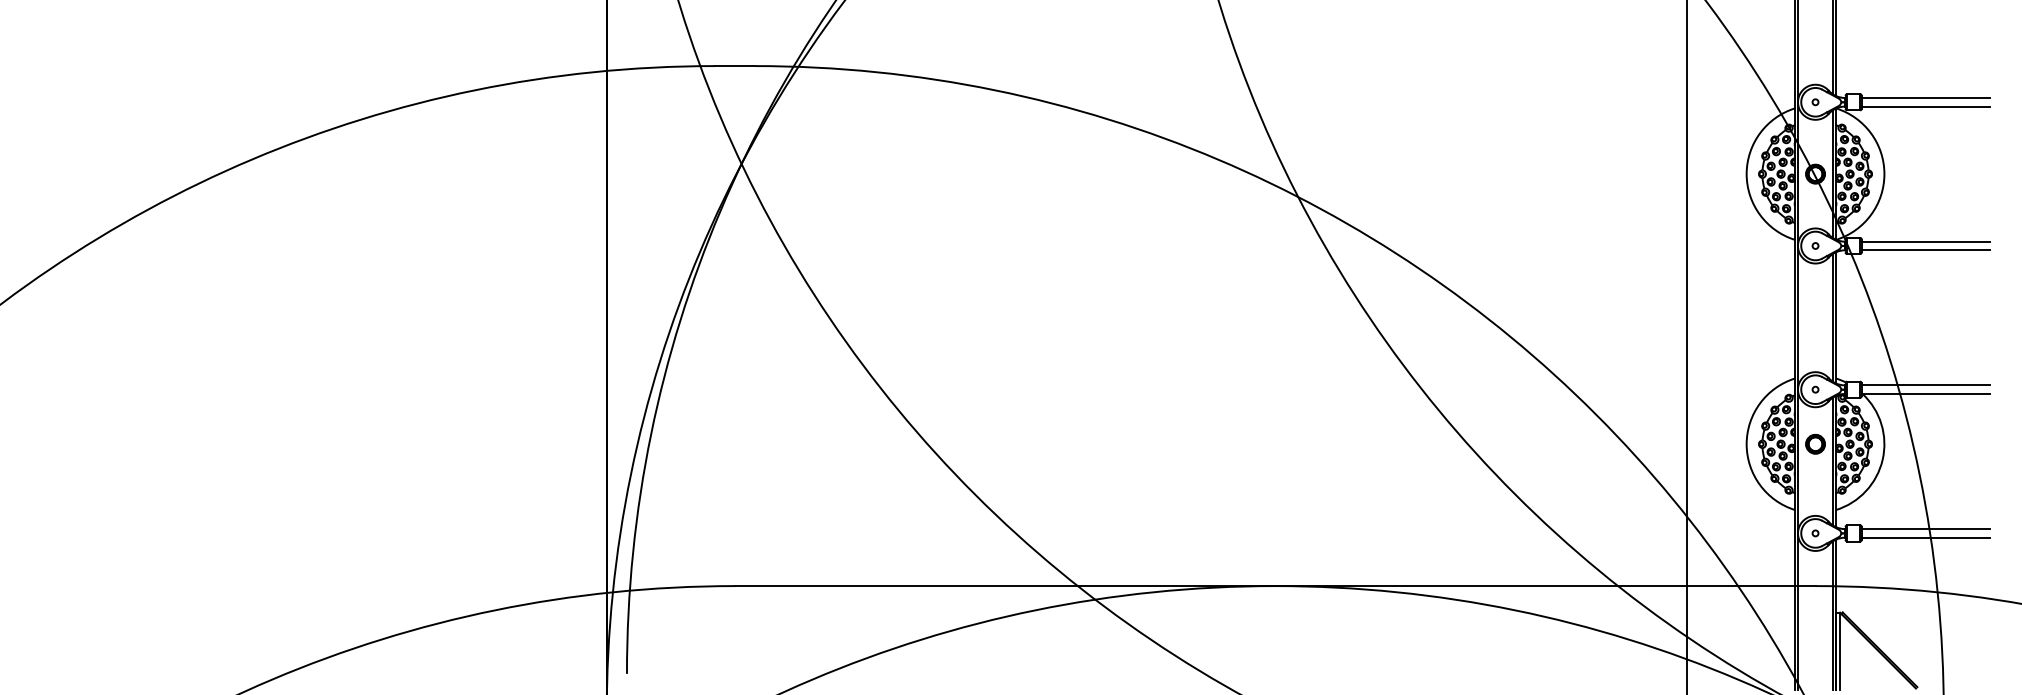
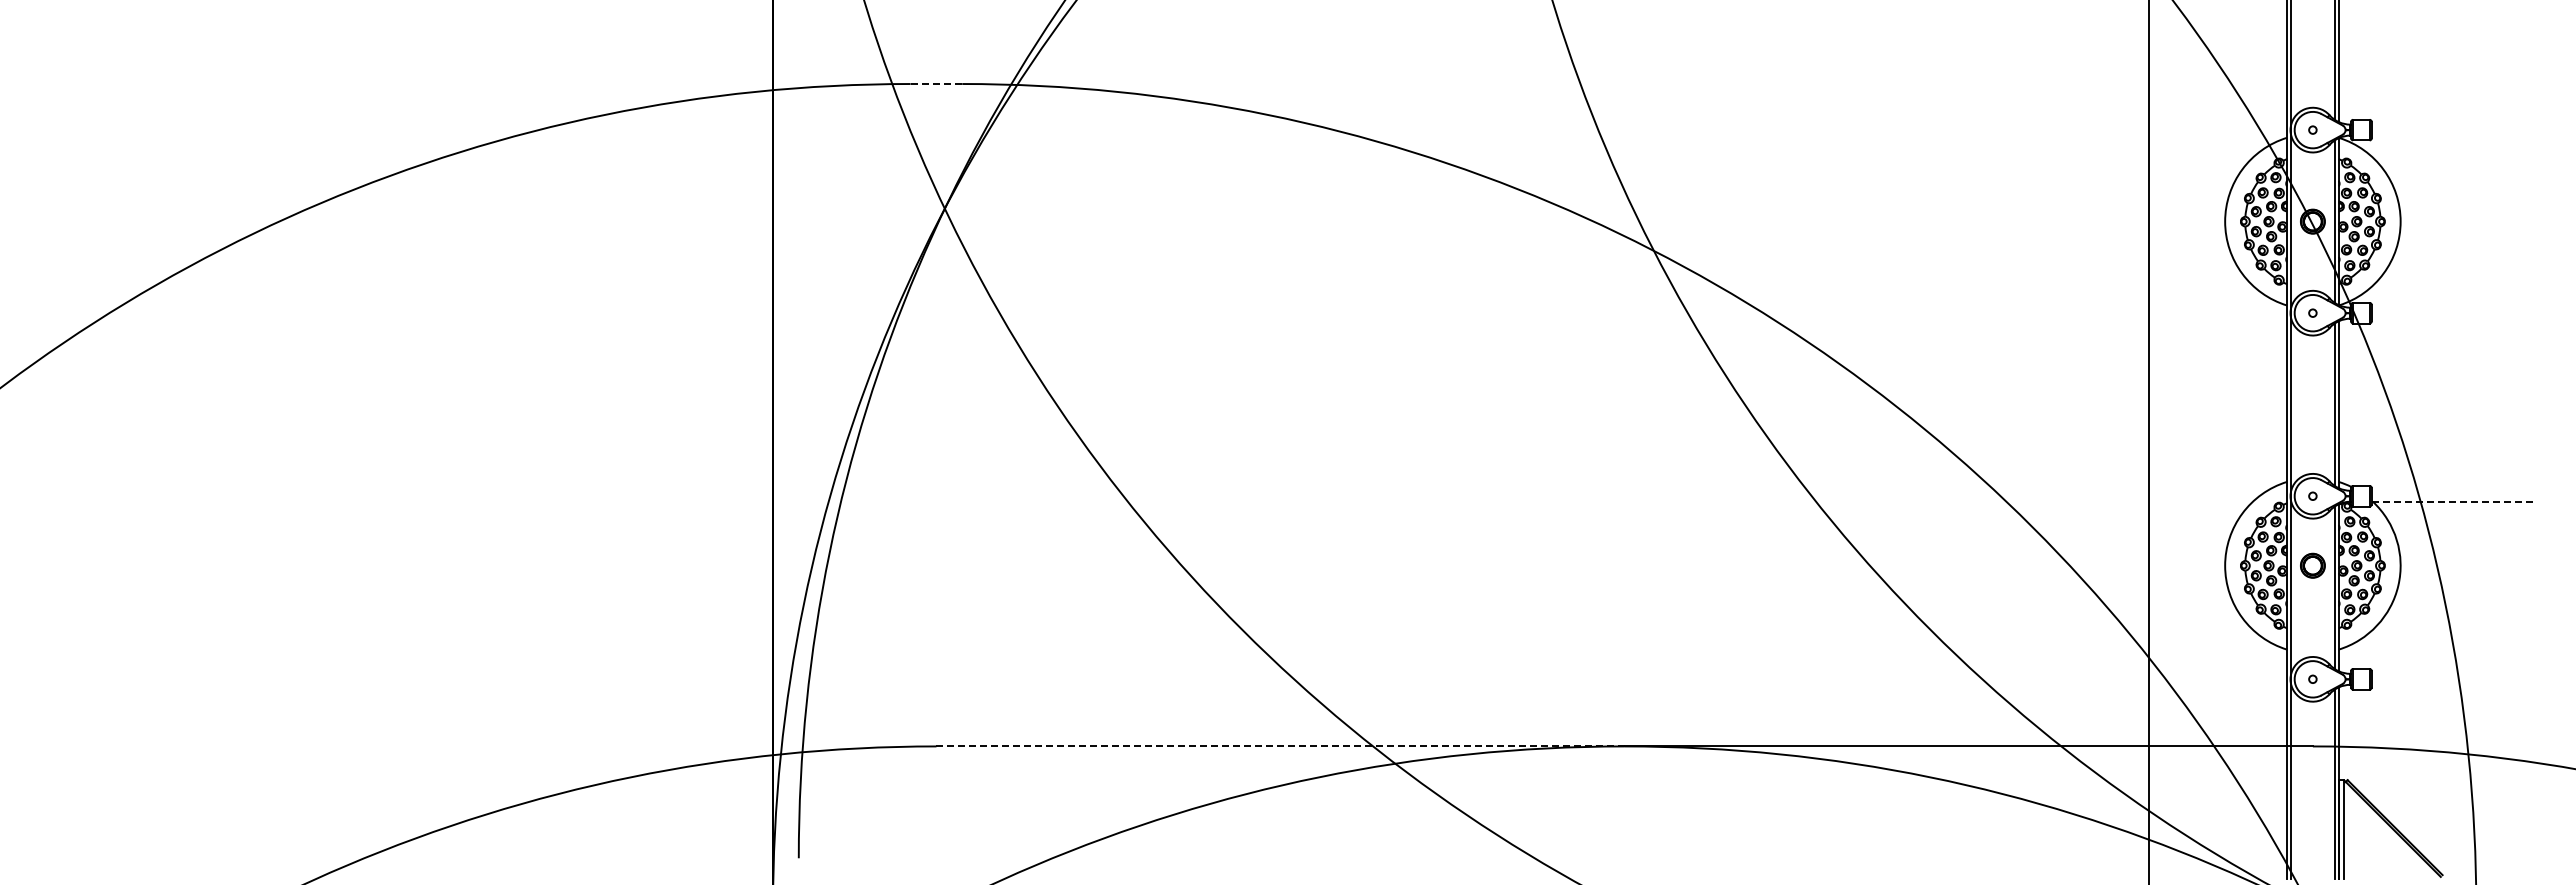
line: (735, 66) -> (936, 84), solid -> dashed
line: (1925, 97) -> (2452, 124), removed
line: (1925, 106) -> (2452, 135), removed
line: (1925, 241) -> (2452, 307), removed
line: (1925, 250) -> (2452, 318), removed
line: (1925, 385) -> (2452, 490), removed
line: (1925, 393) -> (2453, 501), solid -> dashed
line: (1925, 528) -> (2452, 673), removed
line: (1925, 537) -> (2452, 684), removed
line: (1005, 586) -> (1280, 746), solid -> dashed

